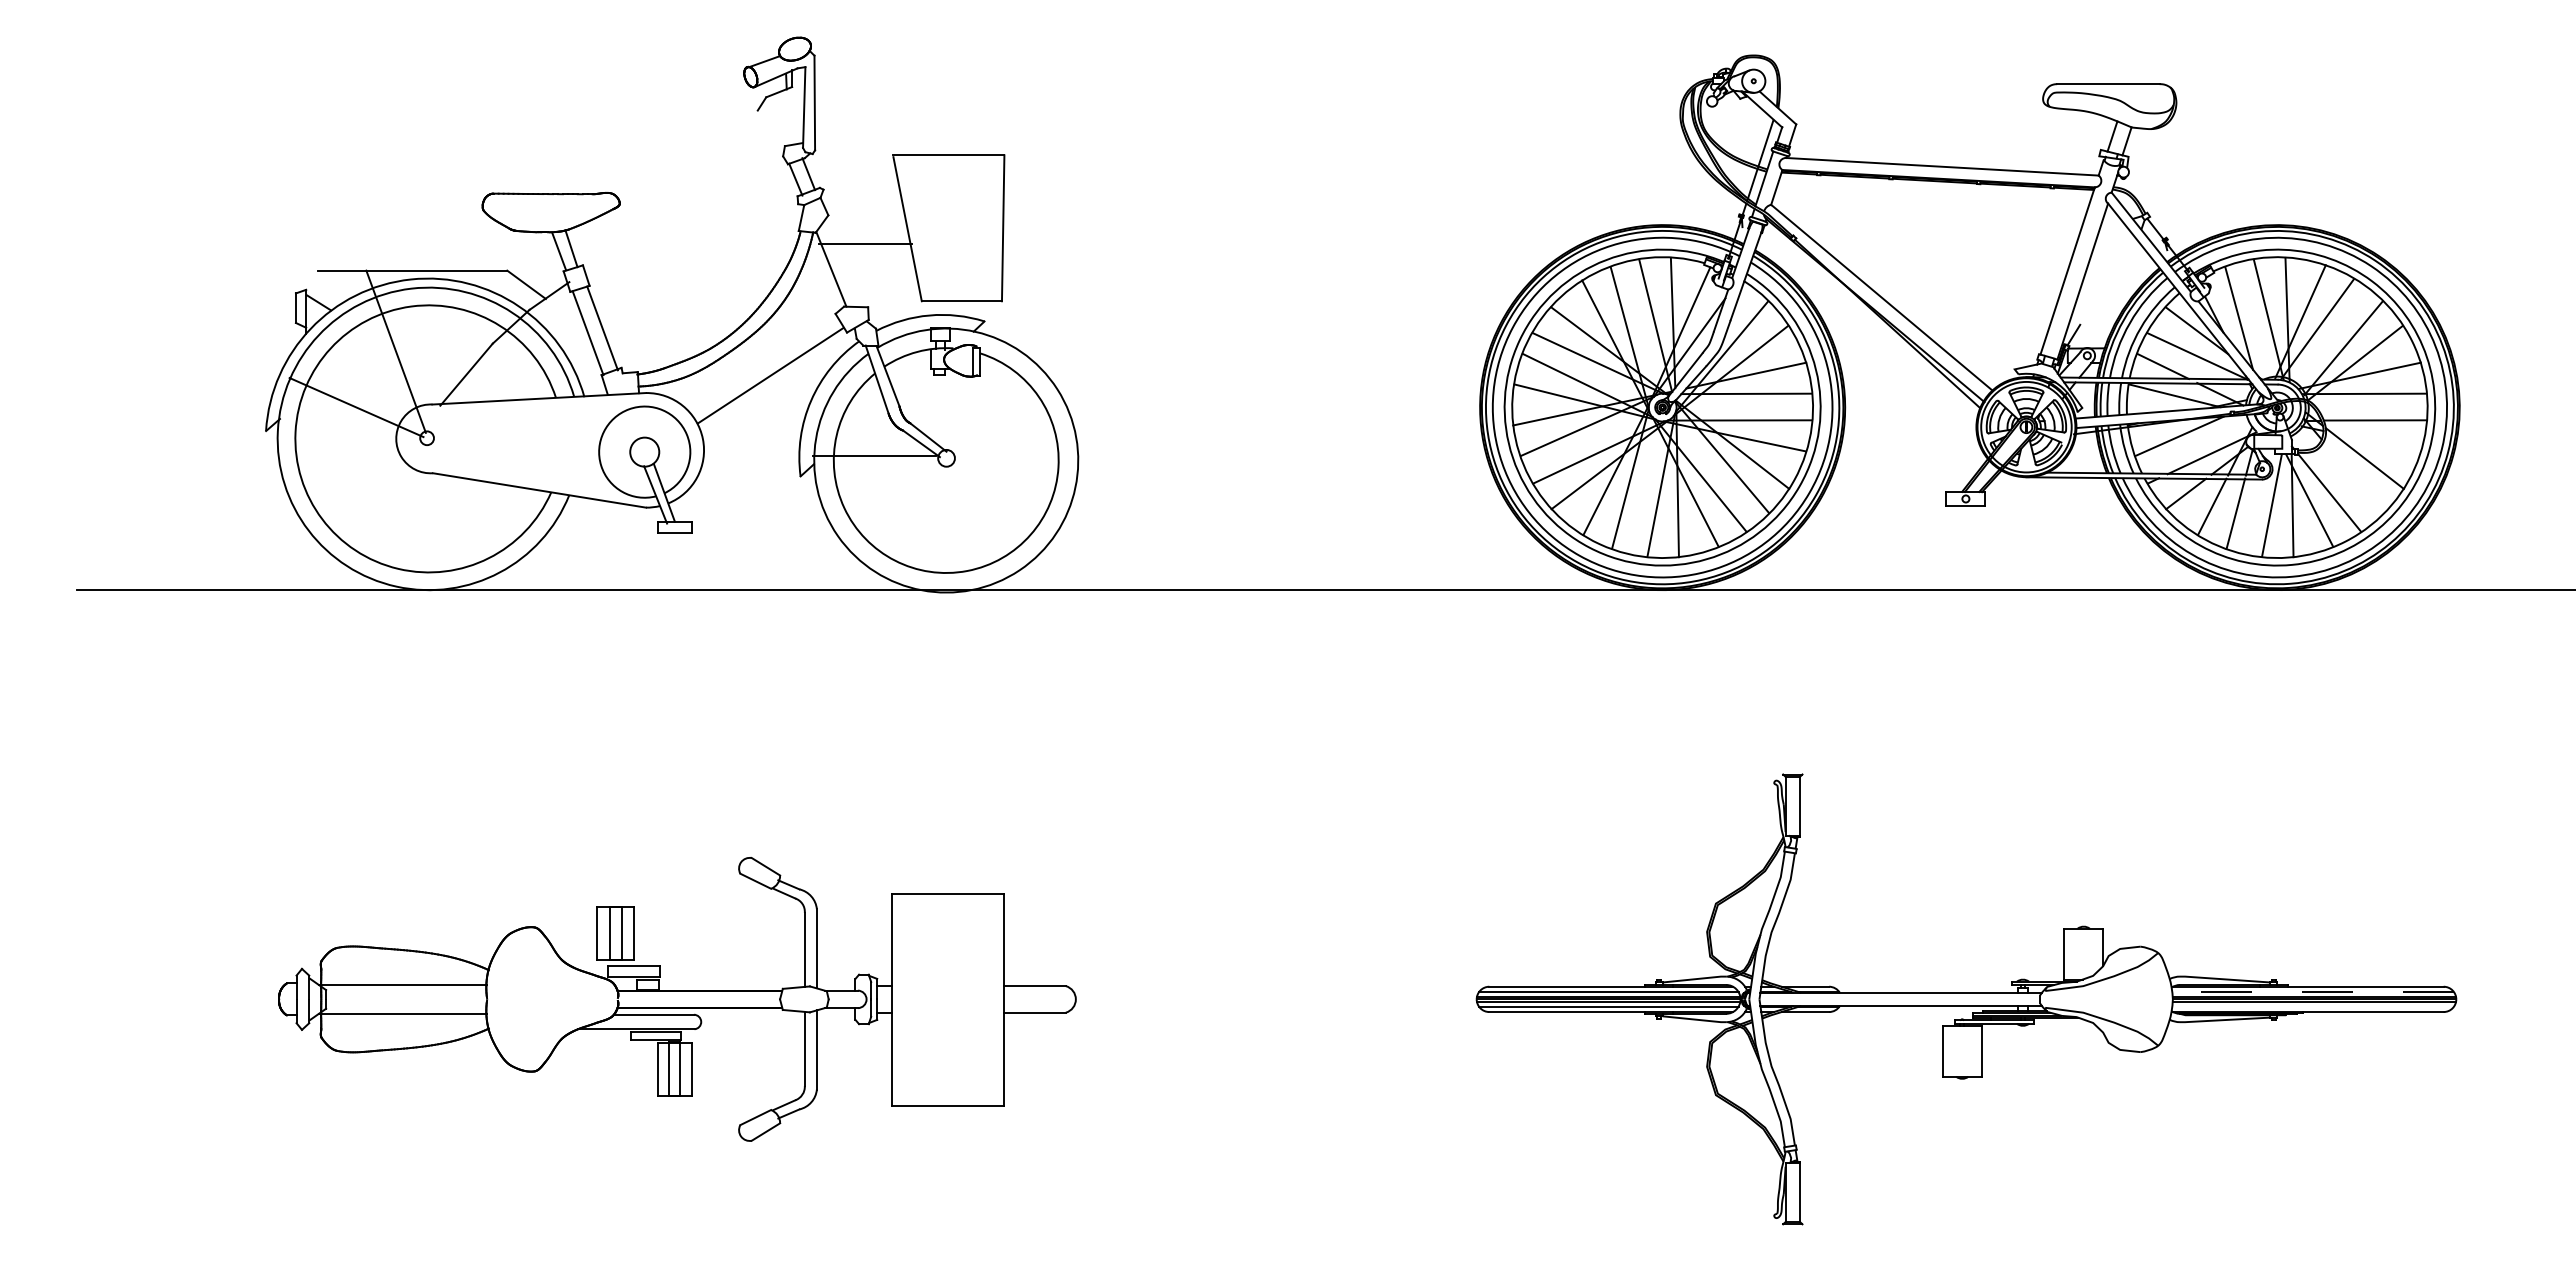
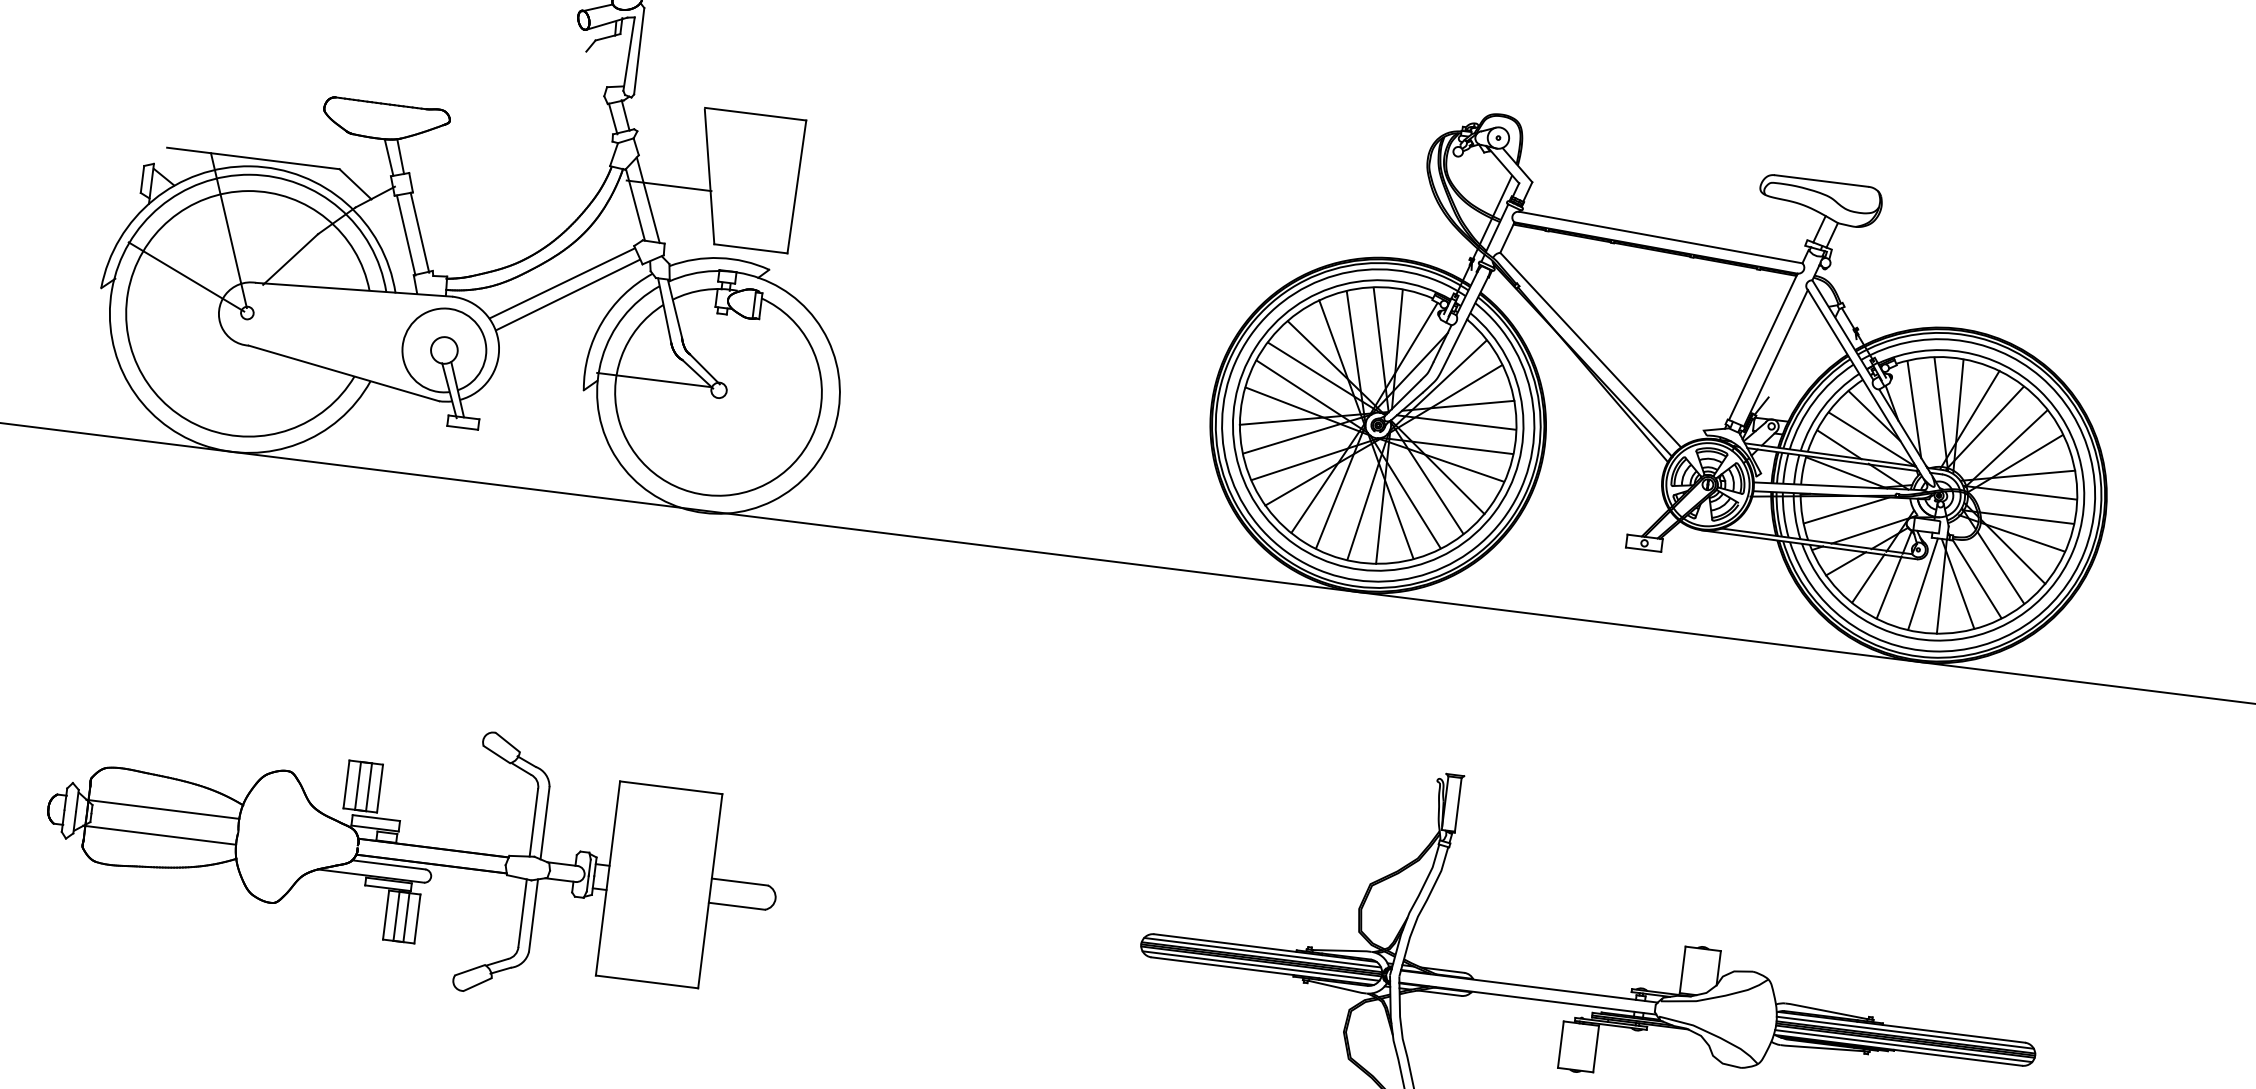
line: (844, 262) -> (648, 200), added
line: (762, 363) -> (561, 282), added
line: (2373, 441) -> (2022, 537), added
line: (2353, 477) -> (2000, 567), added
line: (2313, 992) -> (1905, 1033), dashed -> solid
line: (2312, 1006) -> (1903, 1045), added

